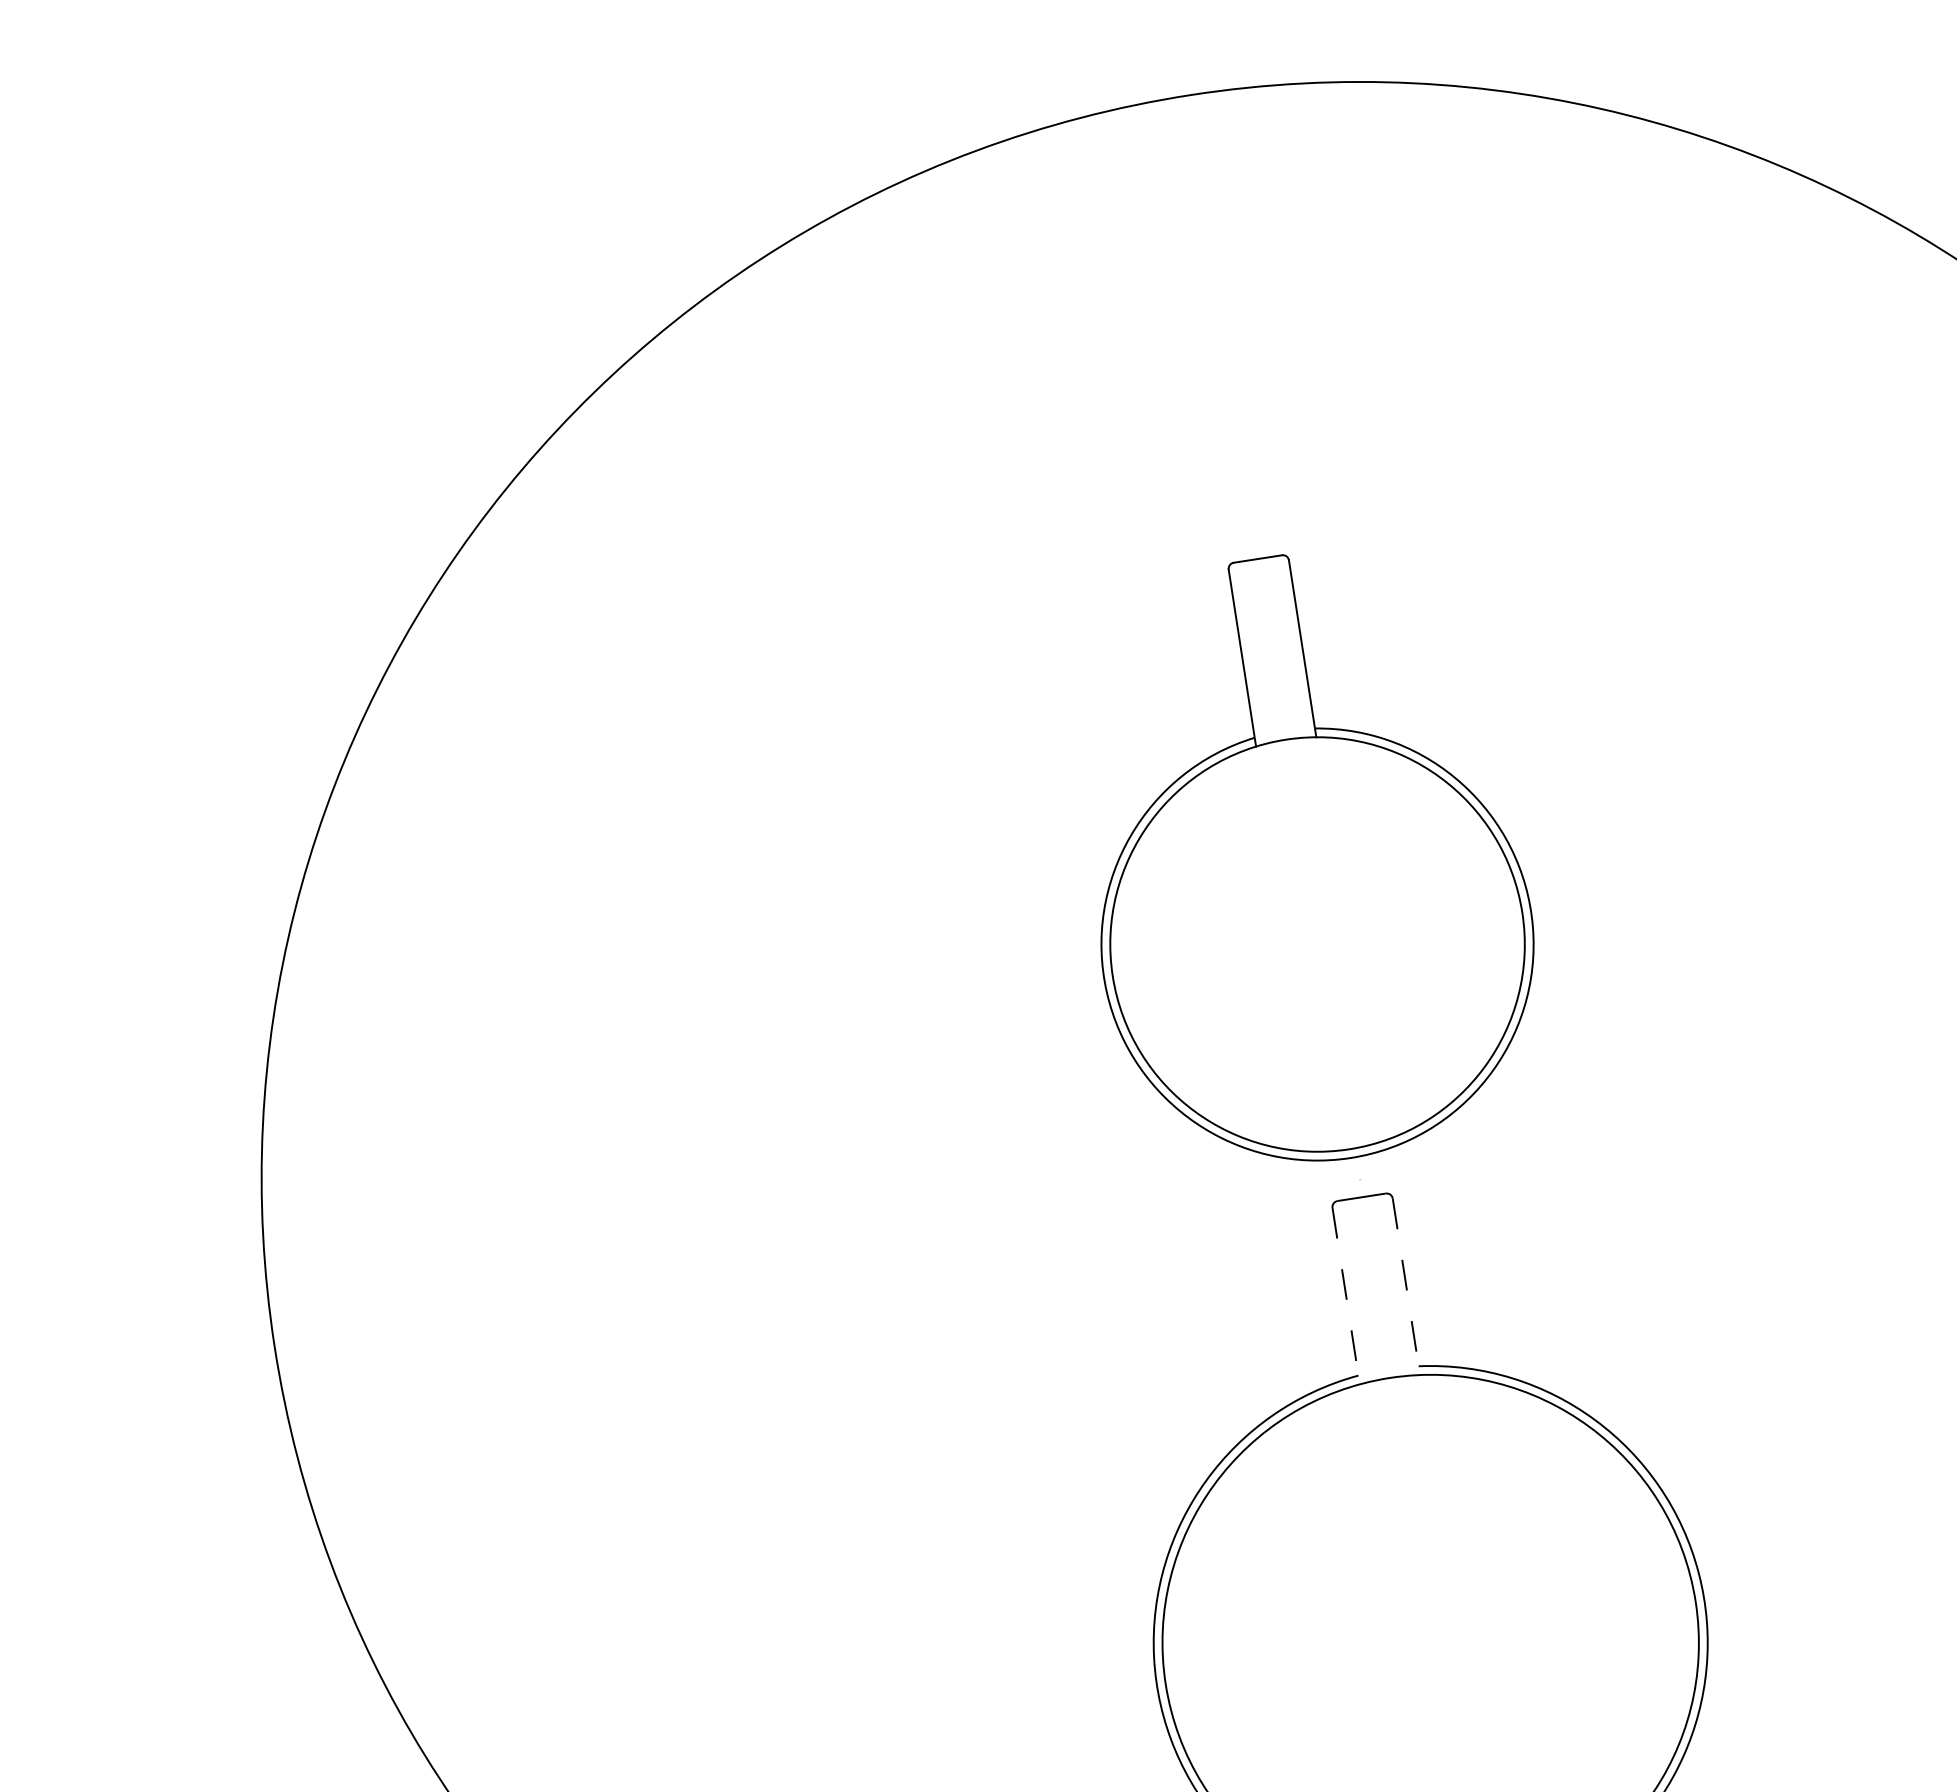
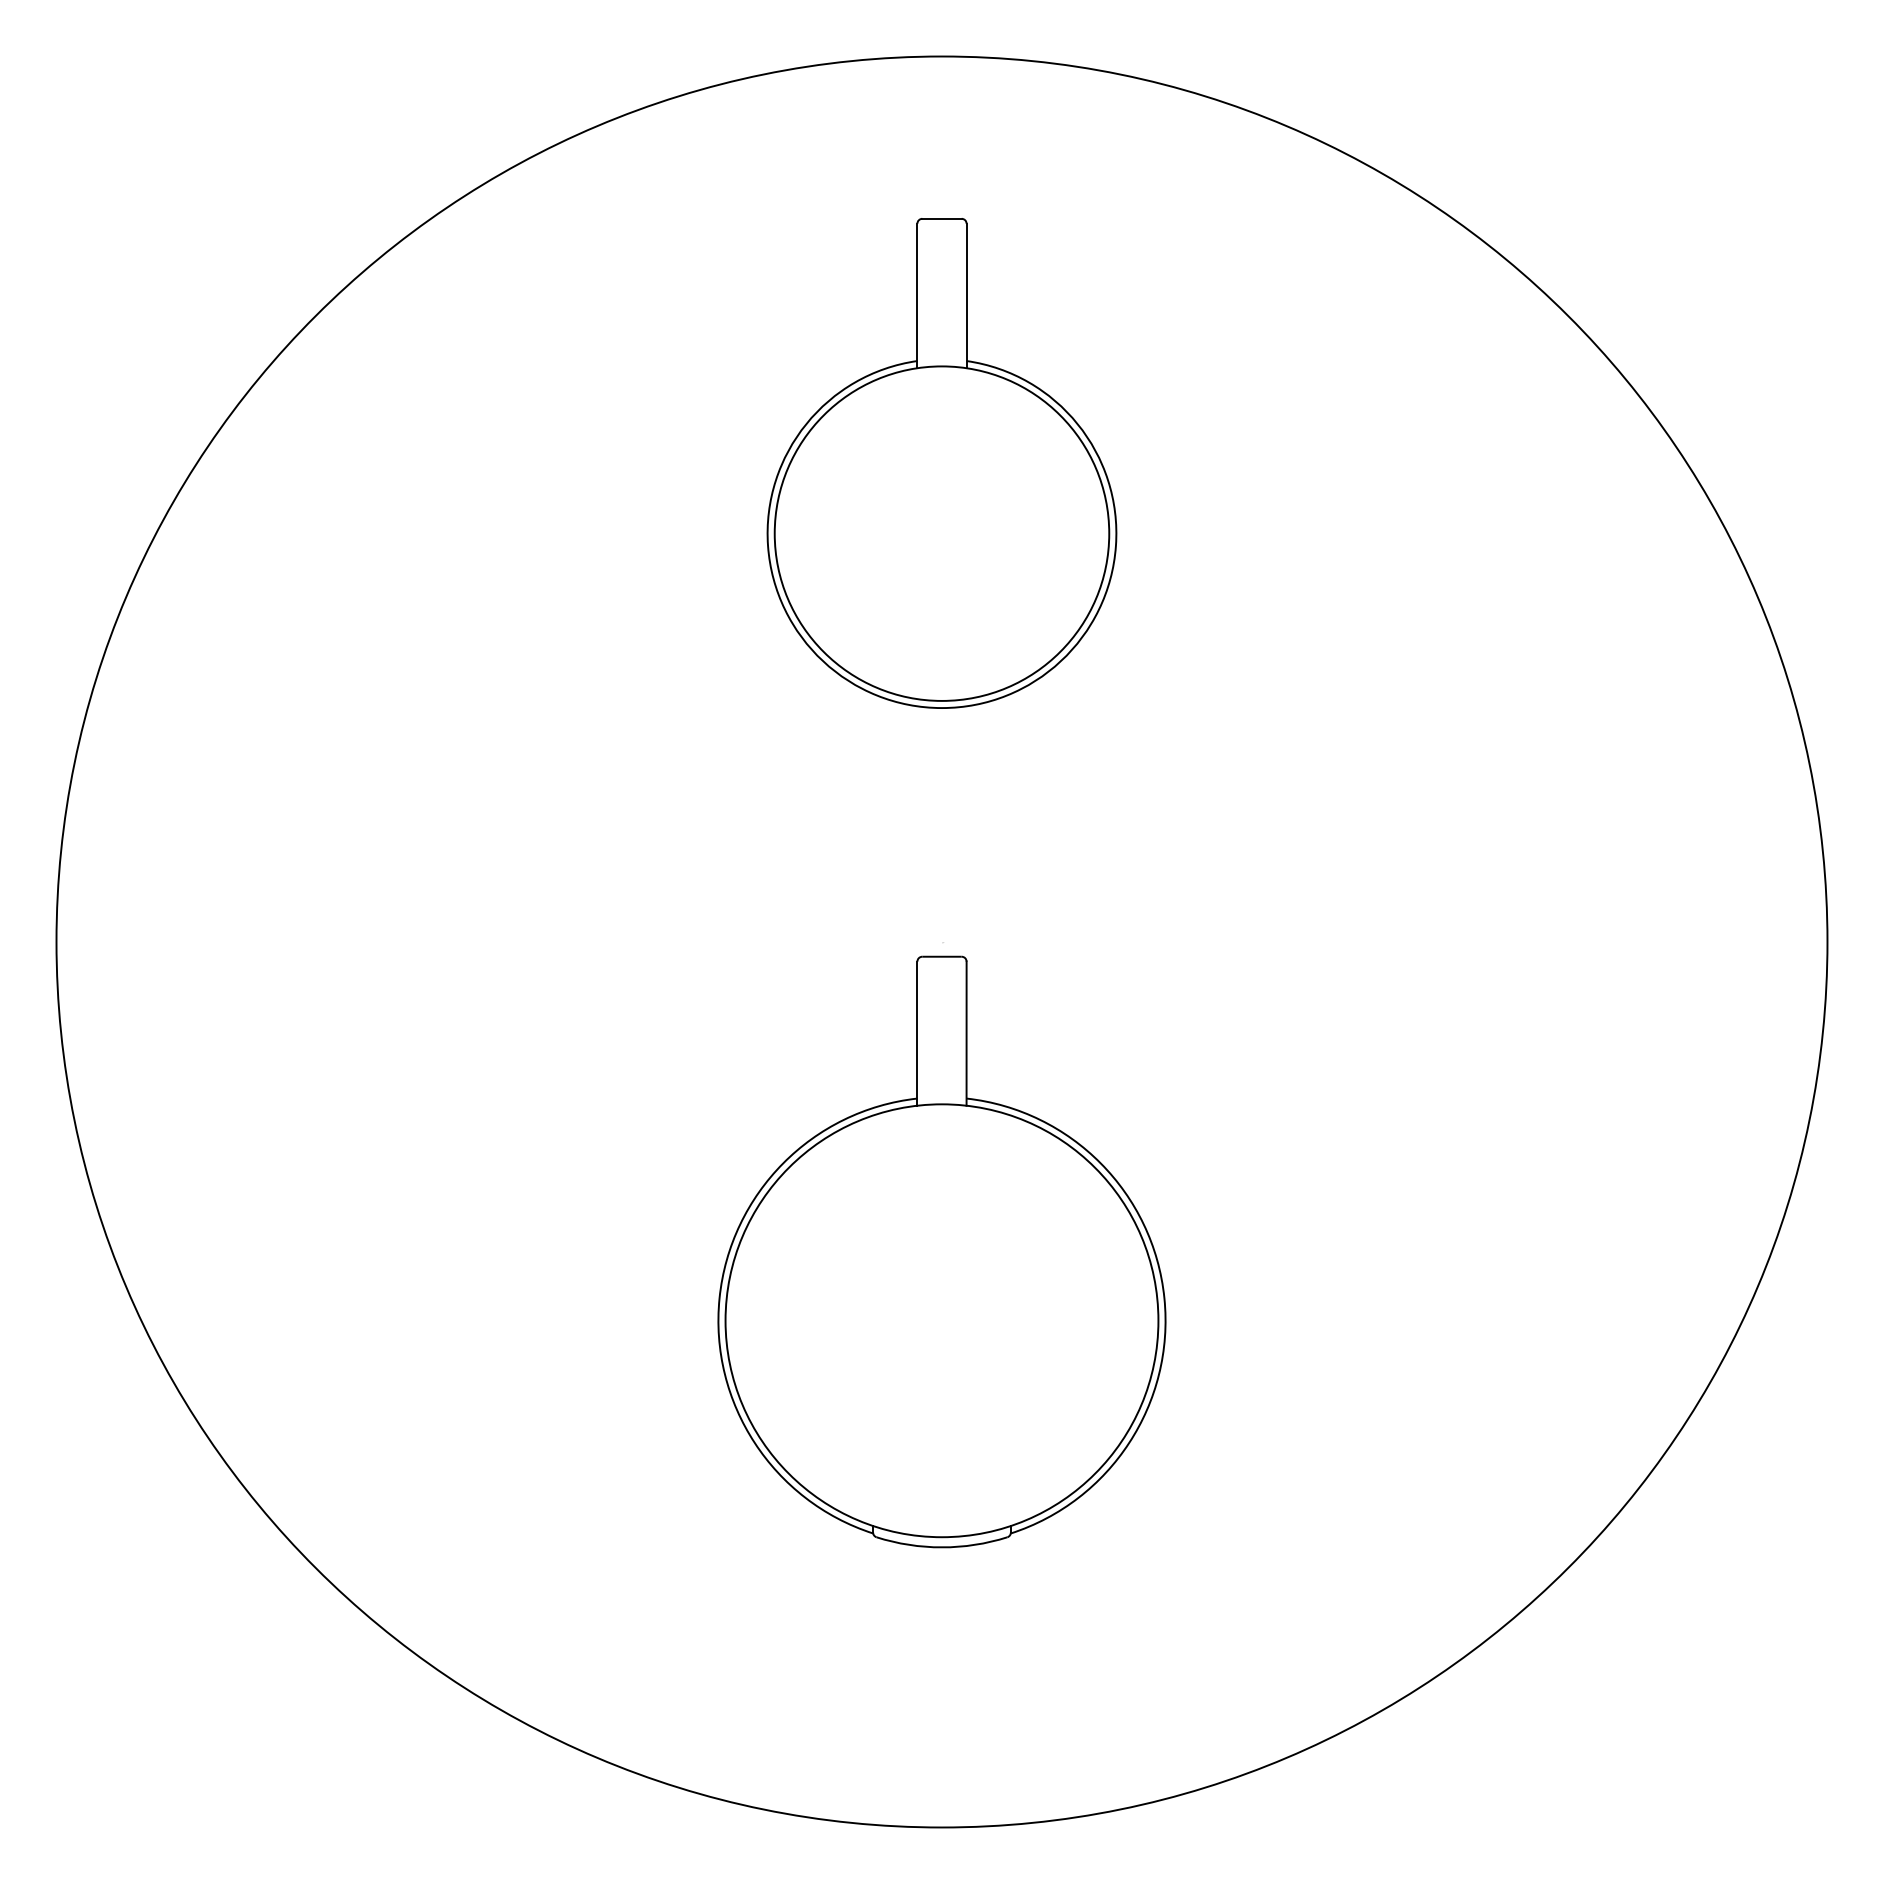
part: (1303, 858) -> (941, 463), moved
line: (1406, 1287) -> (966, 1034), dashed -> solid
line: (1346, 1297) -> (917, 1034), dashed -> solid

